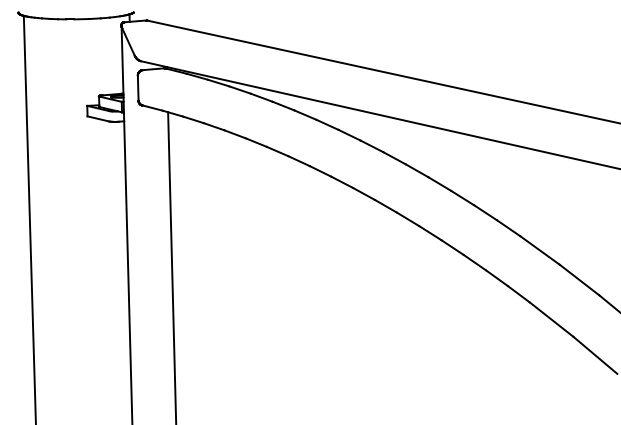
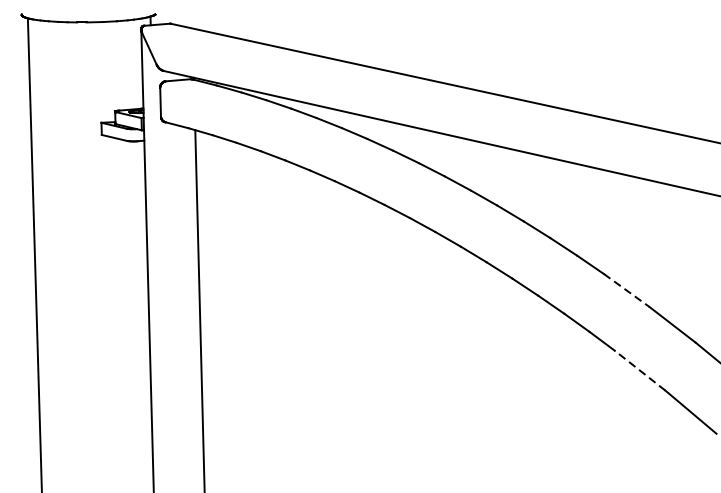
line: (540, 250) -> (627, 290), solid -> dashed
line: (551, 319) -> (640, 370), solid -> dashed

